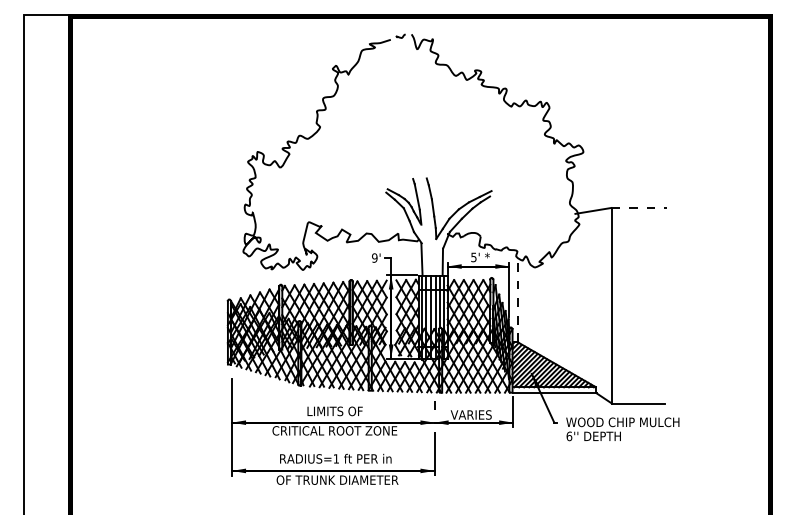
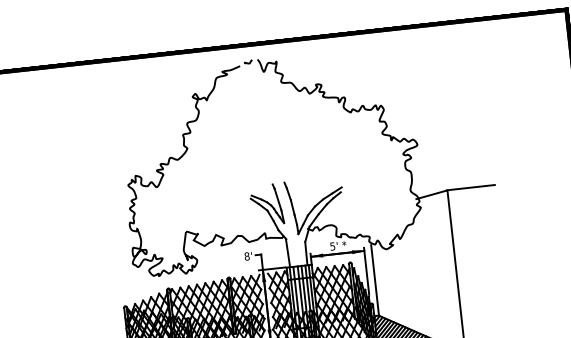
line: (639, 207) -> (471, 187), dashed -> solid
text: (374, 257) -> (246, 256), 9' -> 8'
line: (517, 301) -> (374, 280), dashed -> solid

